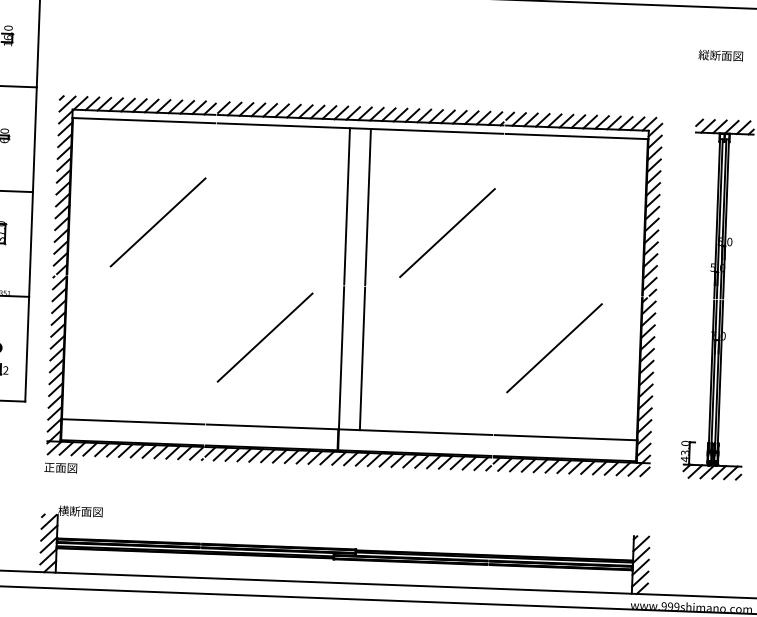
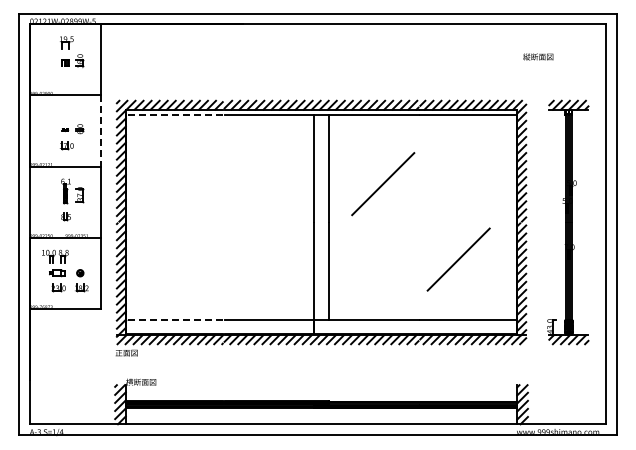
text: (721, 55) -> (538, 56), moved
line: (142, 120) -> (173, 115), solid -> dashed
line: (34, 140) -> (100, 131), solid -> dashed
line: (157, 222) -> (186, 184), removed
line: (265, 337) -> (262, 259), removed
line: (131, 422) -> (173, 320), solid -> dashed

